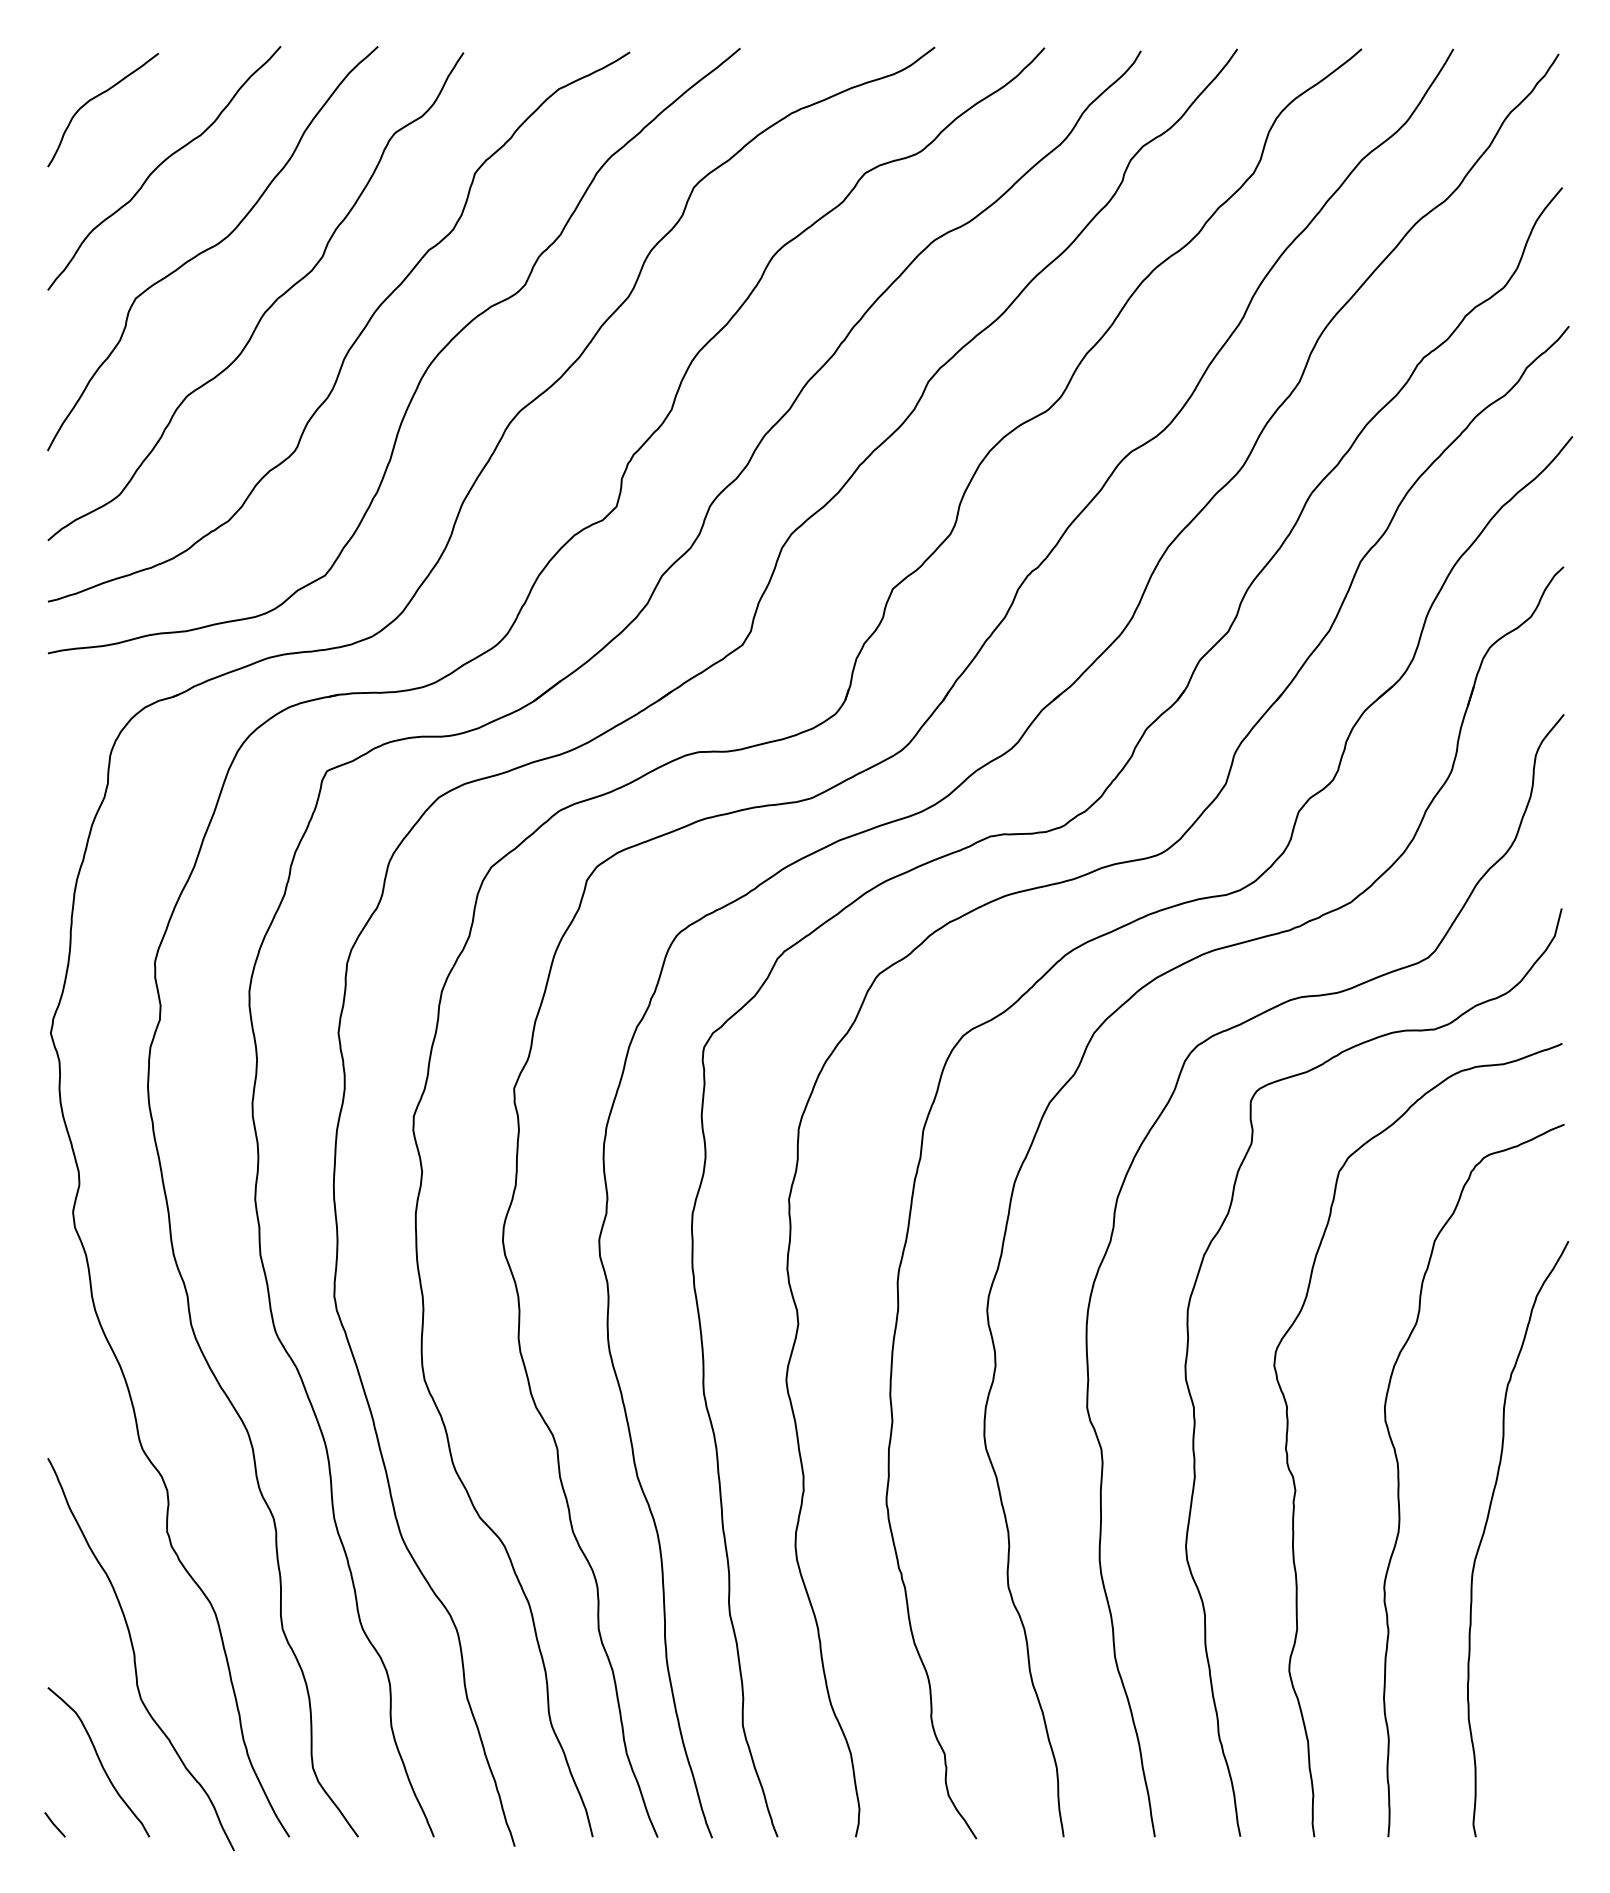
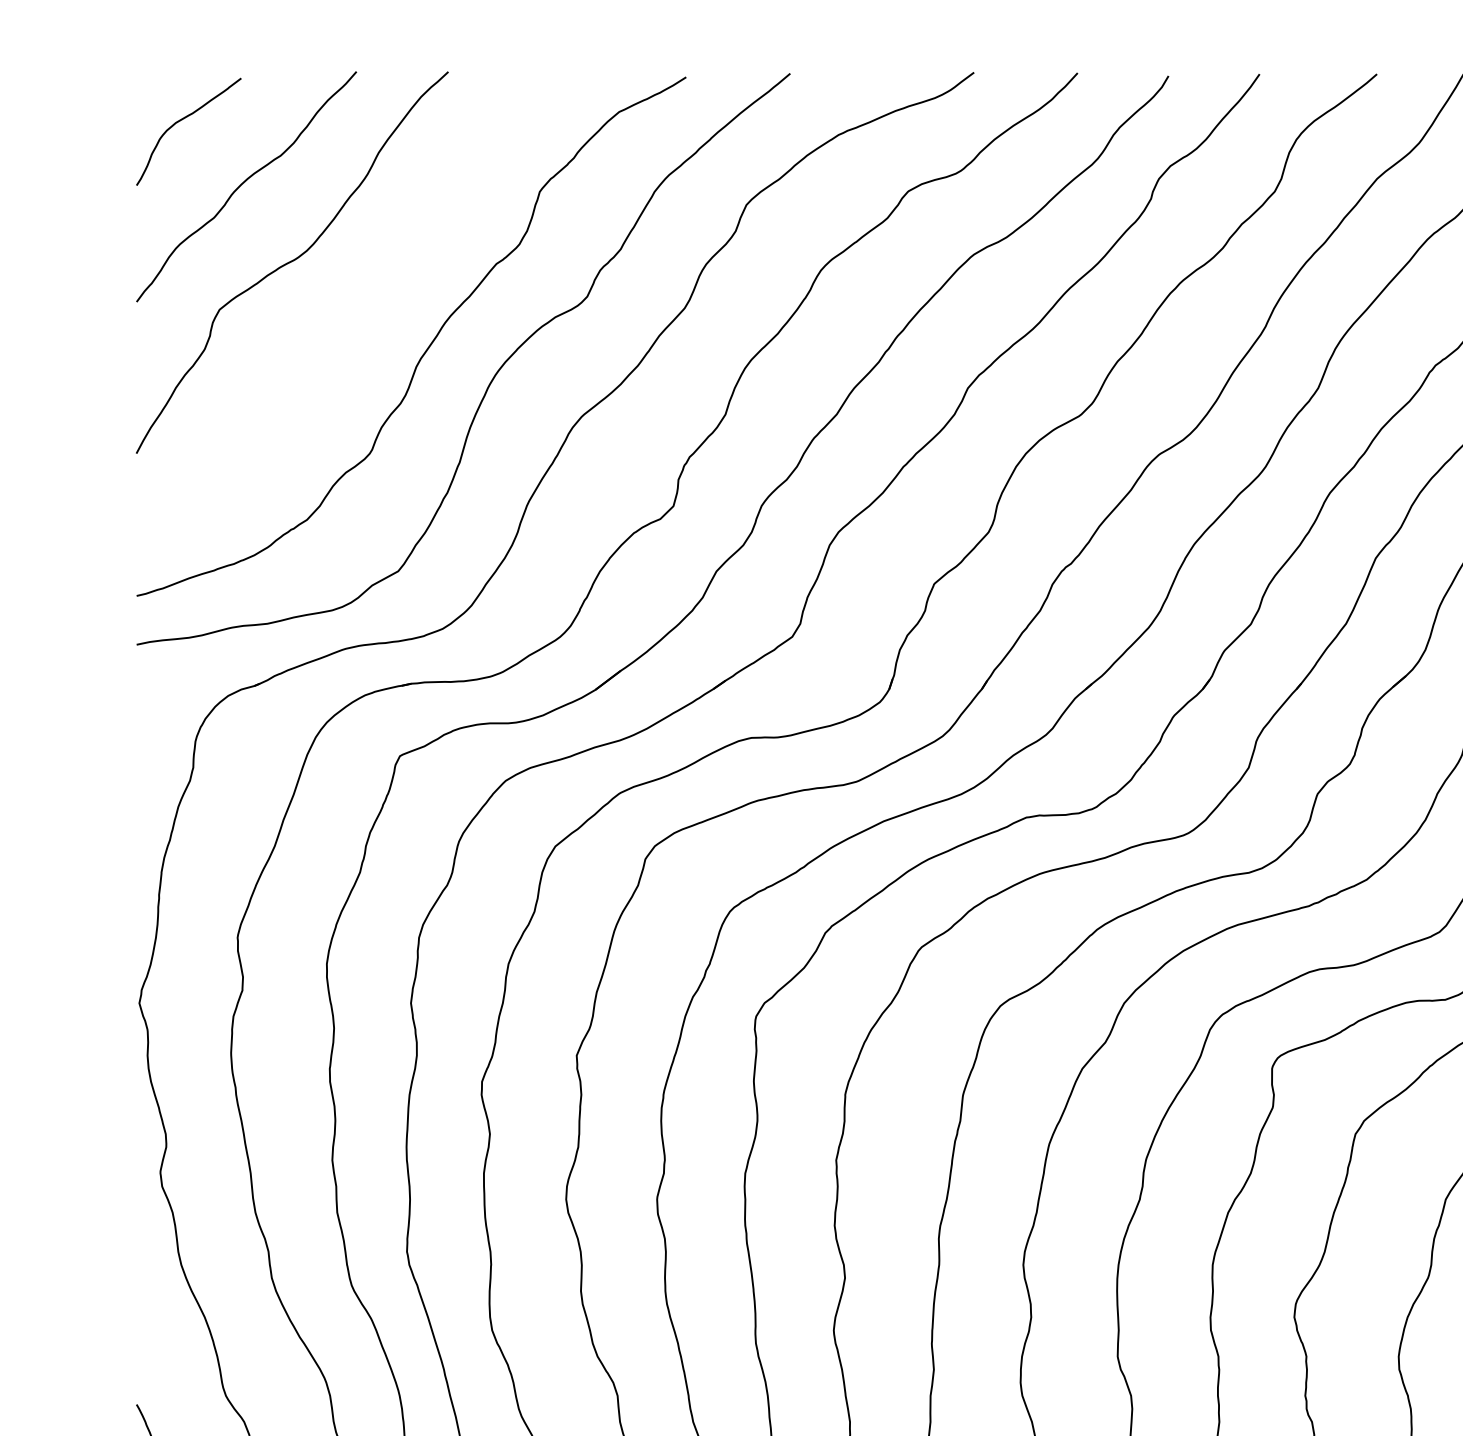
curve: (267, 308) -> (343, 319), removed

